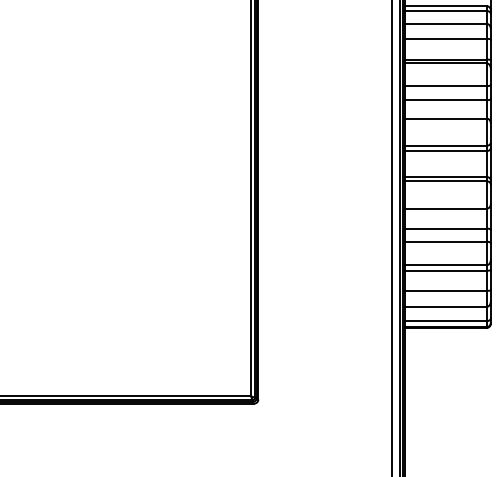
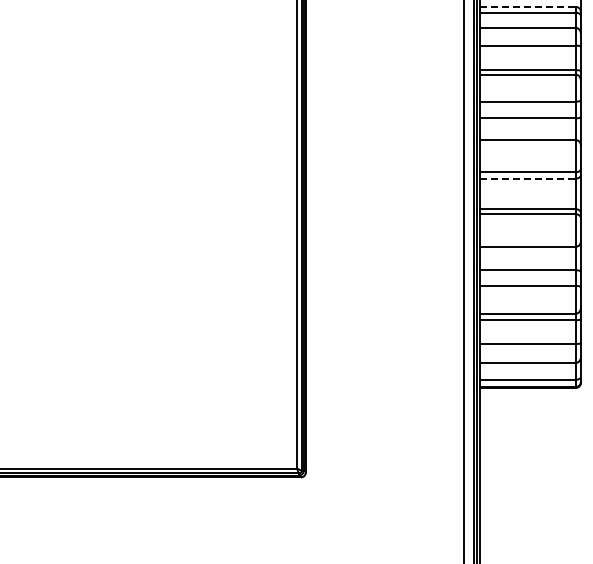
line: (446, 6) -> (528, 7), solid -> dashed
line: (446, 151) -> (528, 178), solid -> dashed

